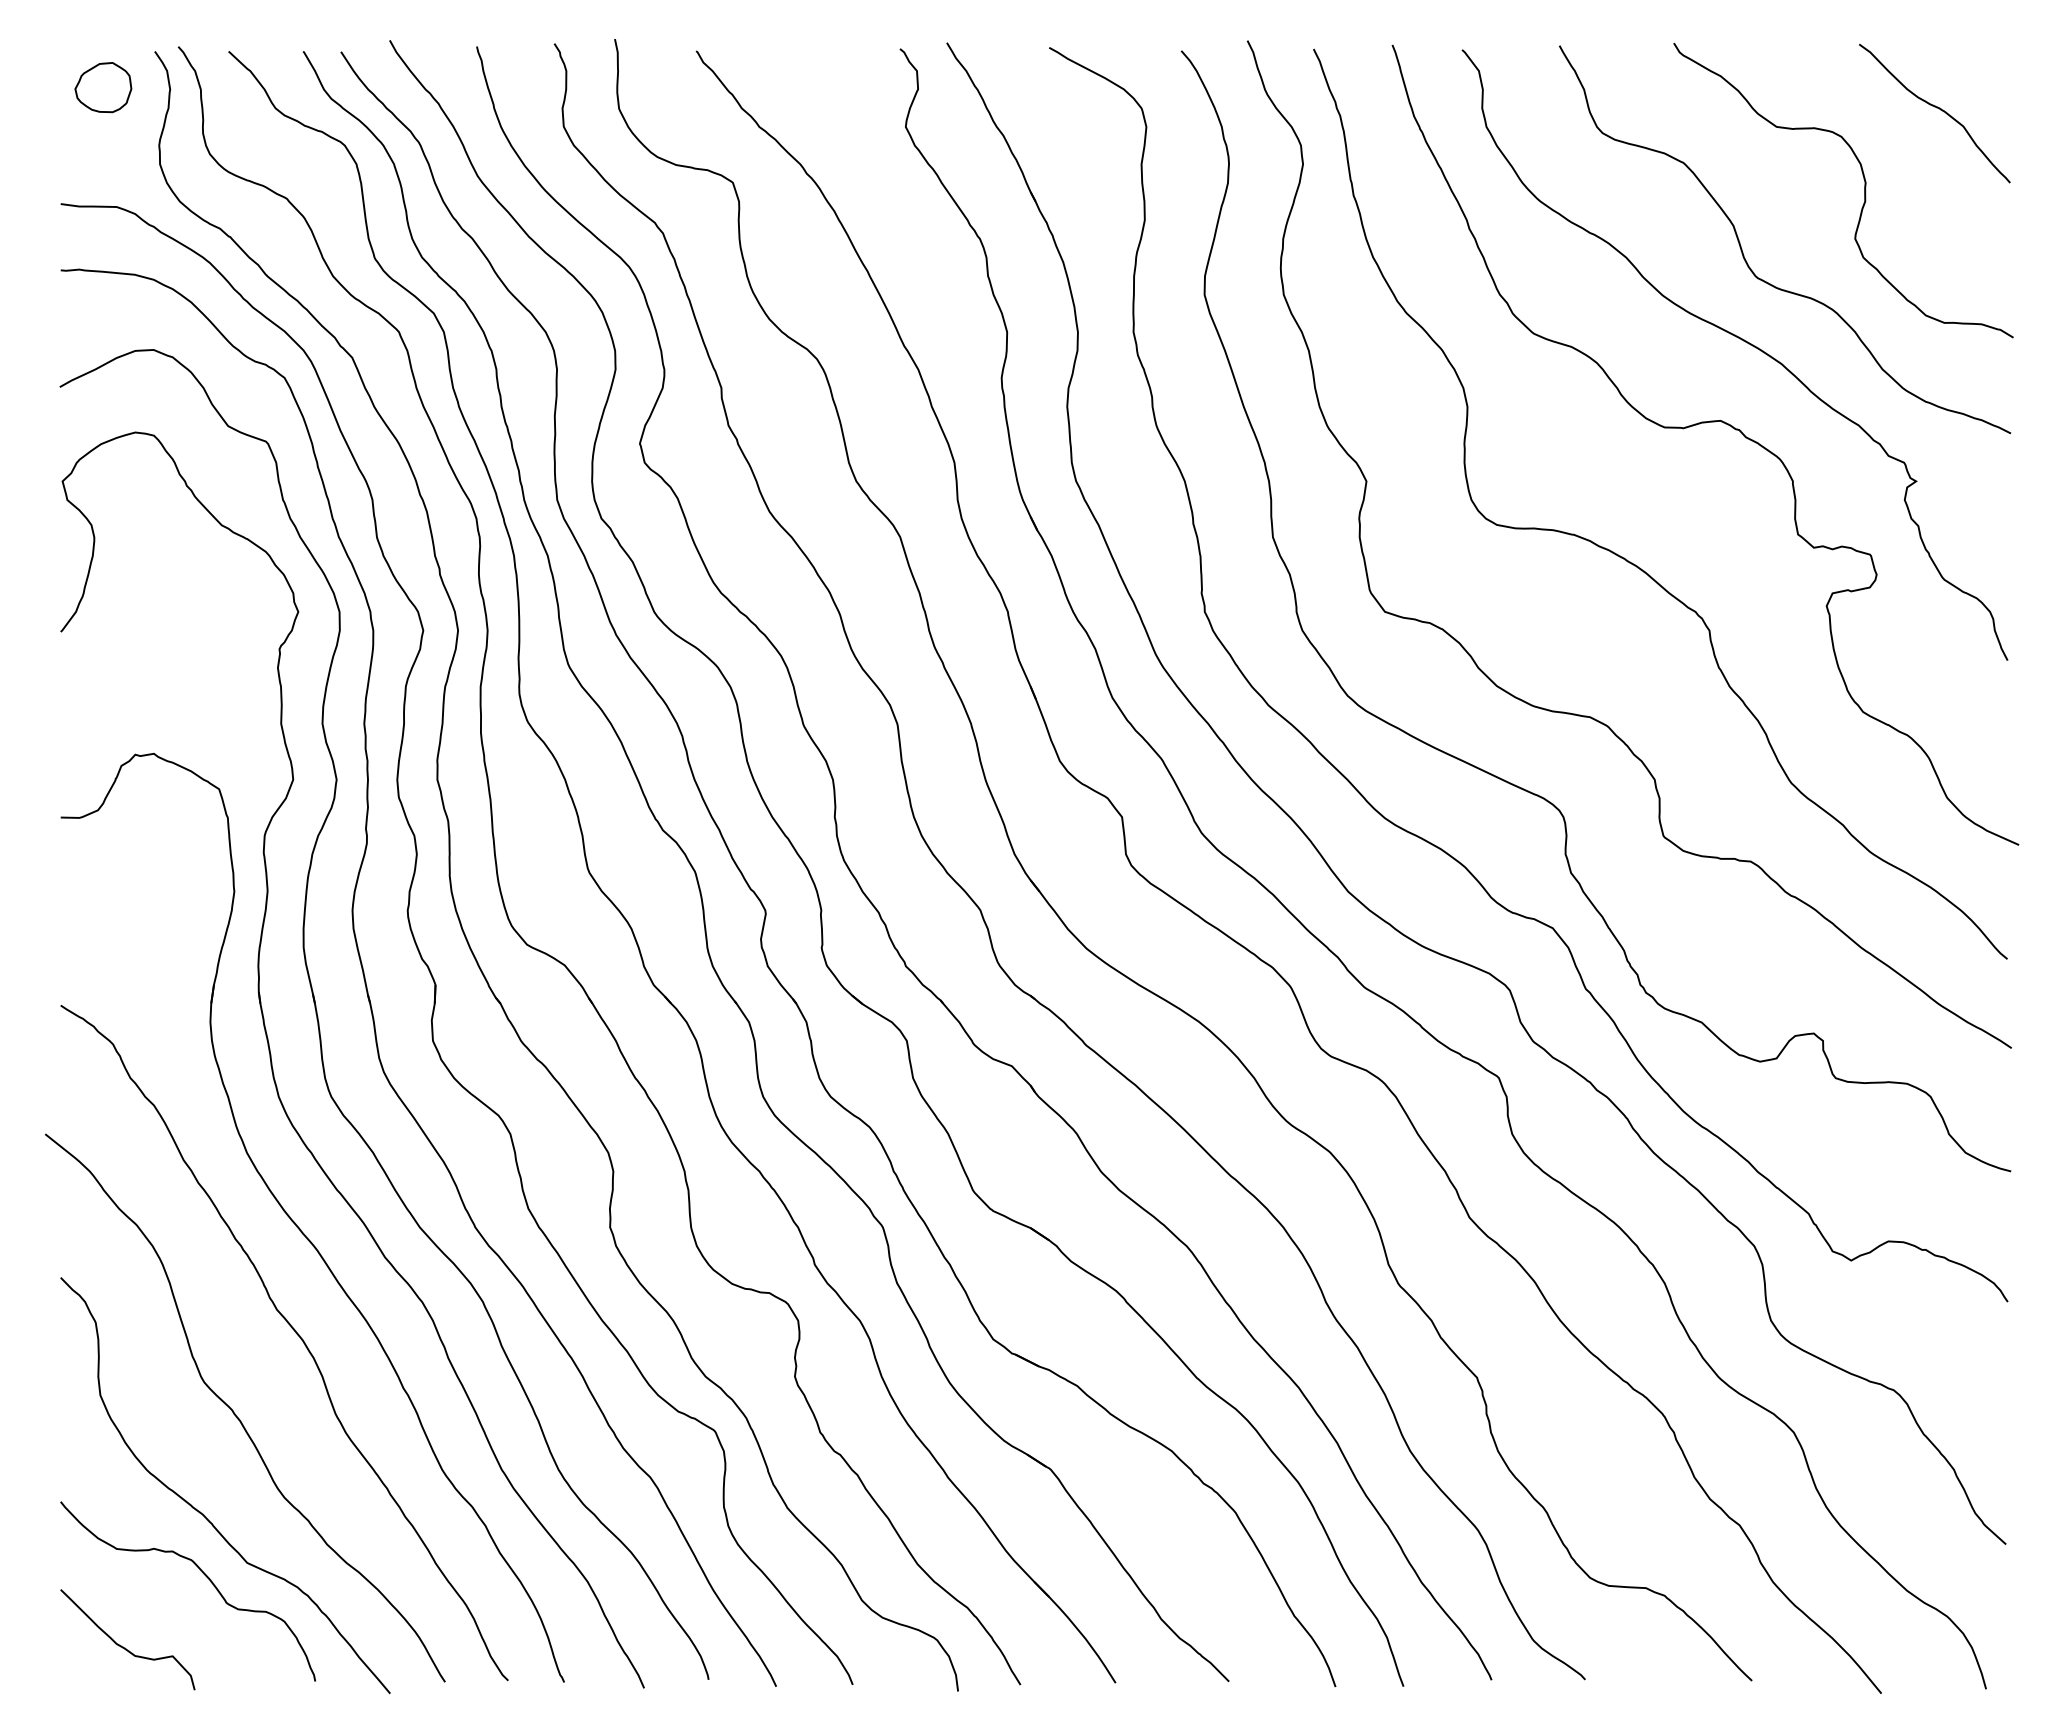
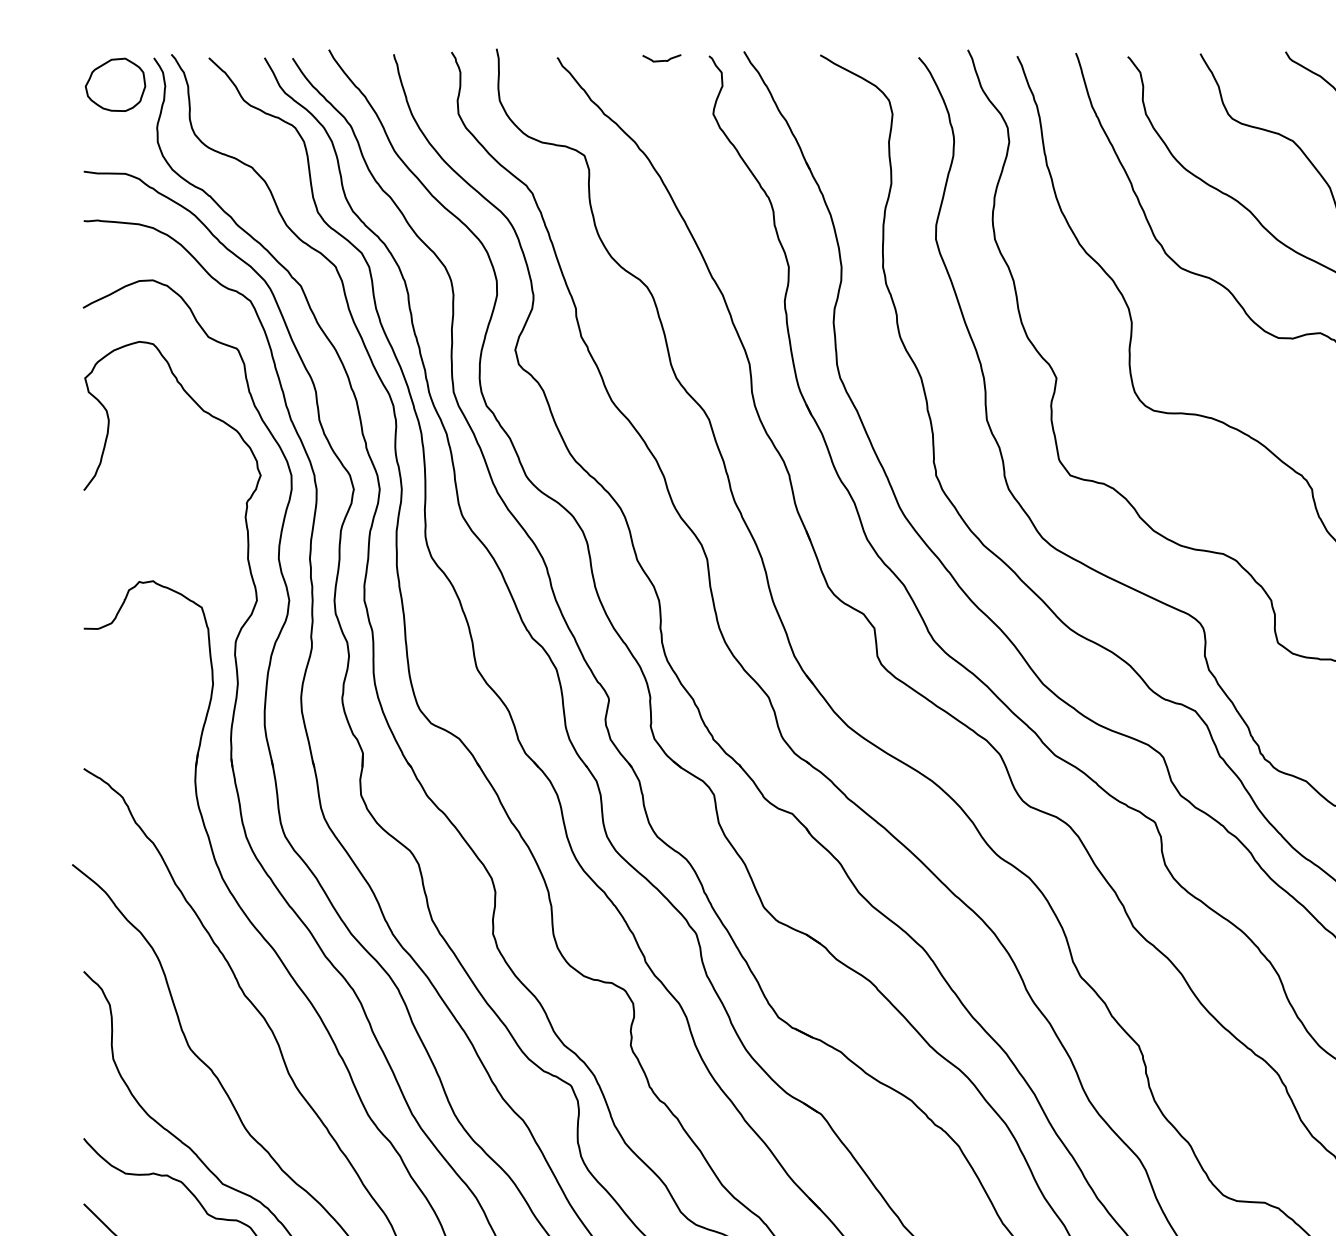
curve: (836, 54) -> (661, 60), added
part: (103, 87) -> (115, 84), size x1.43

